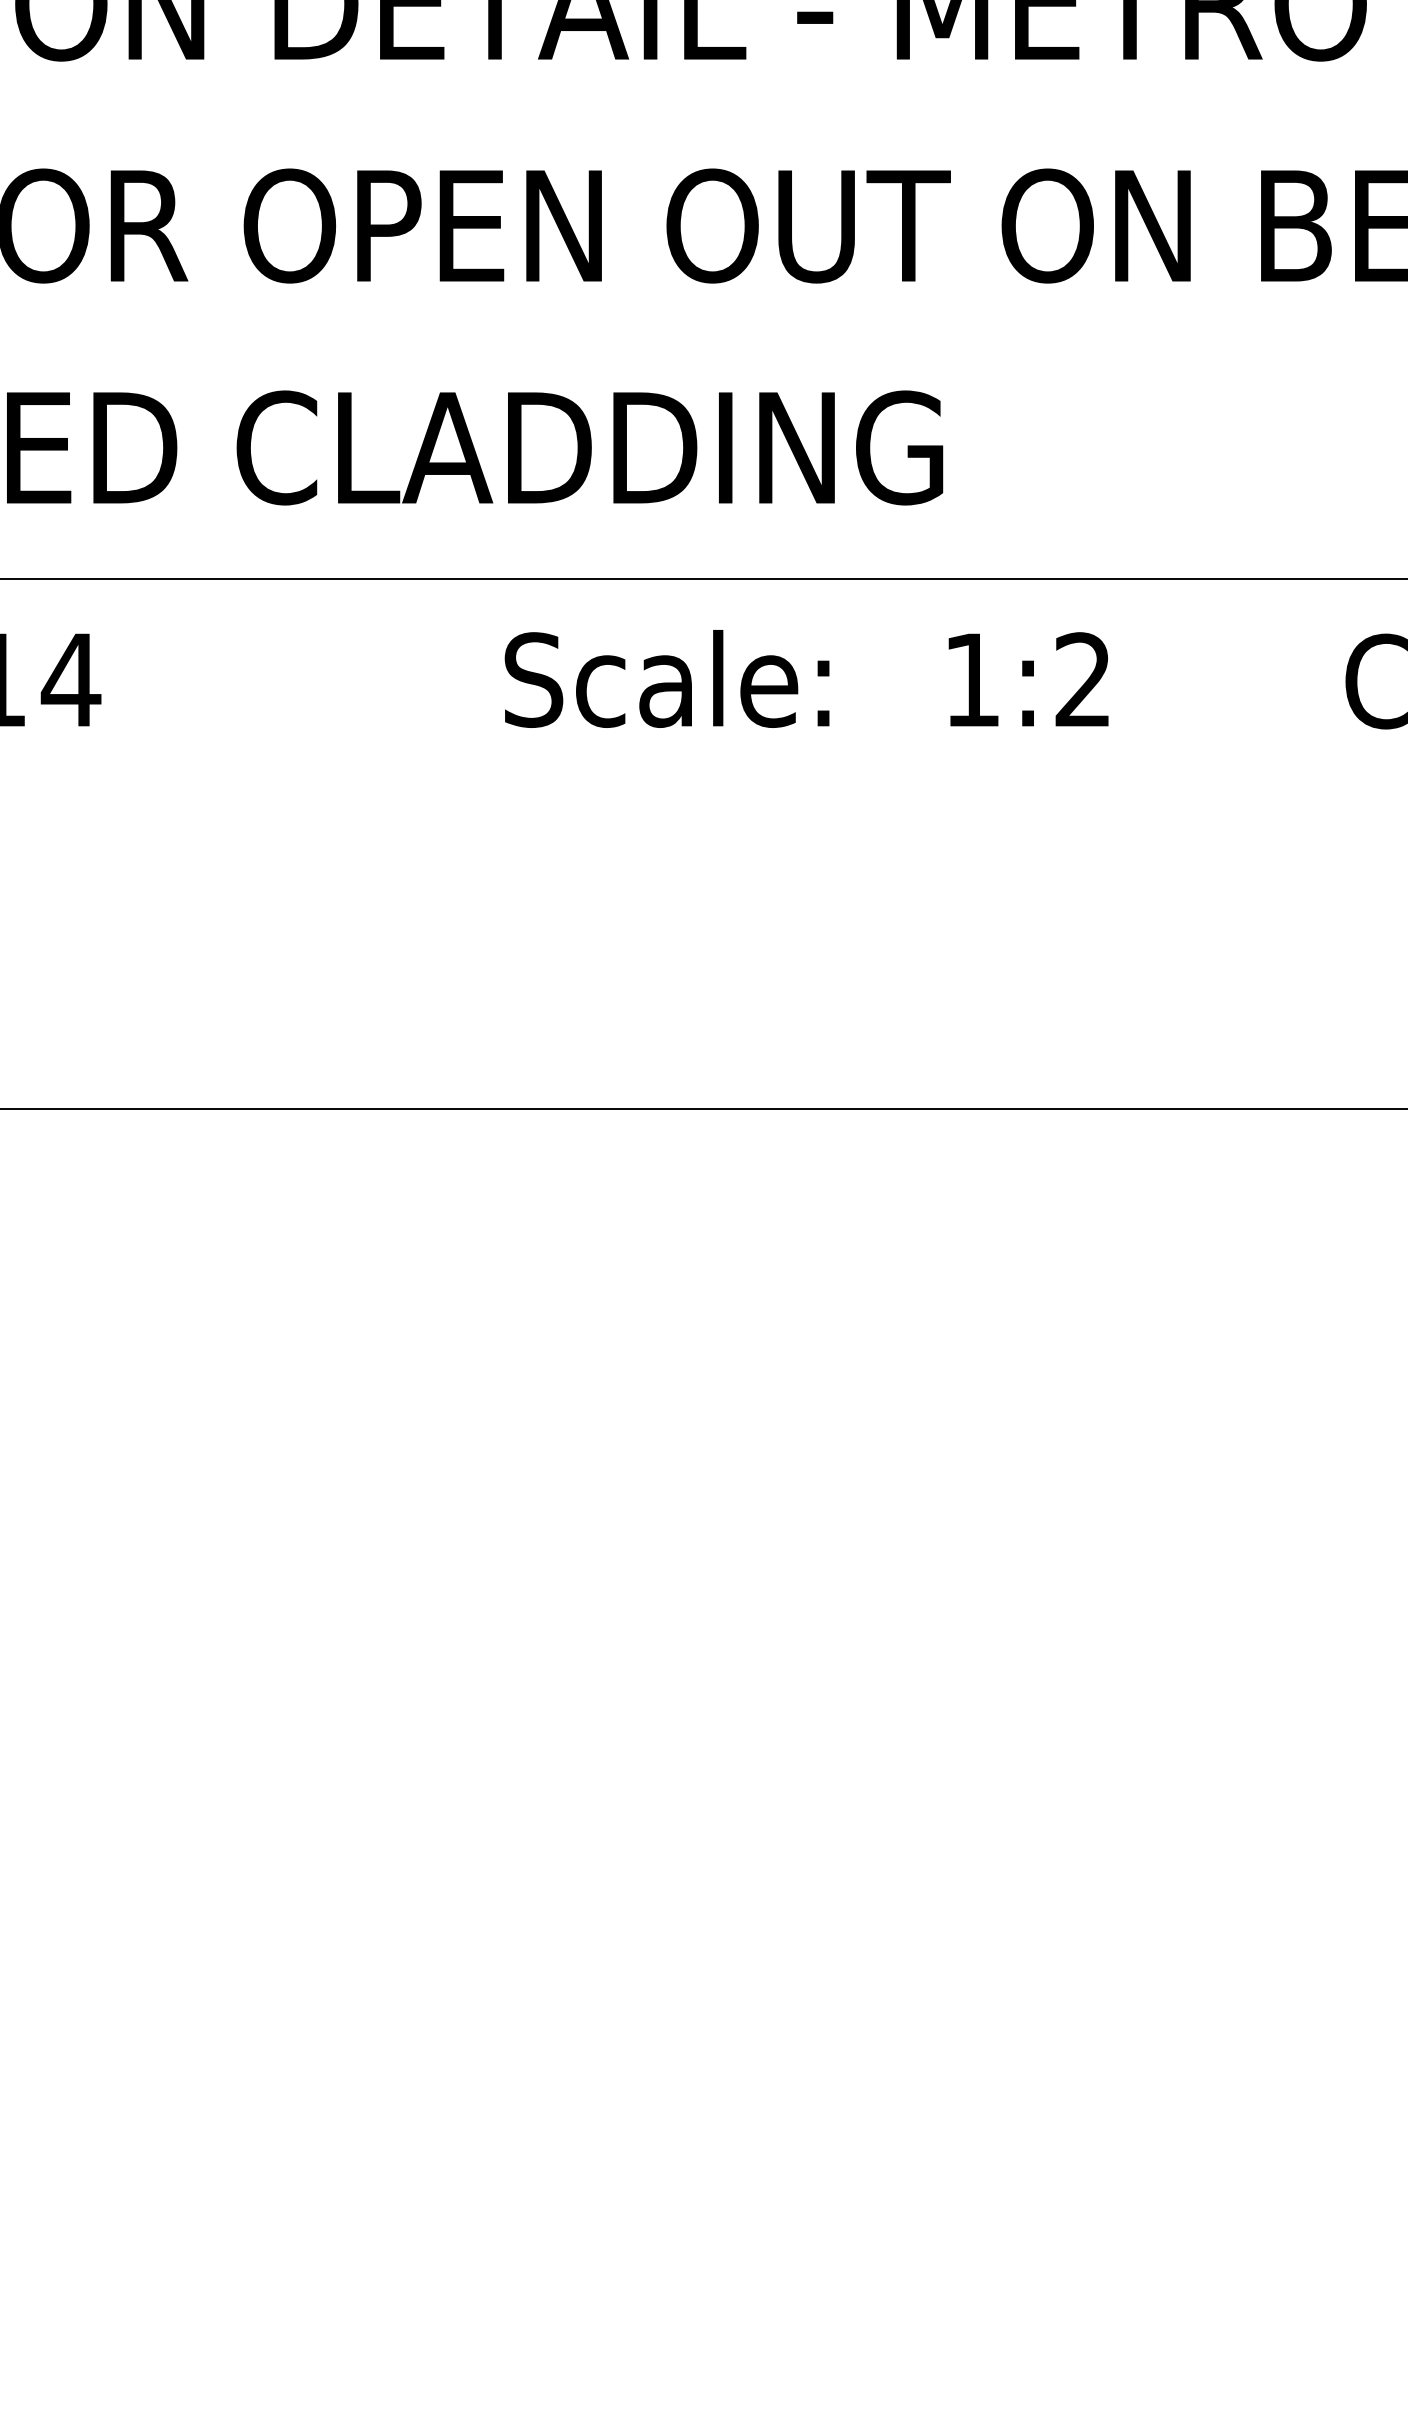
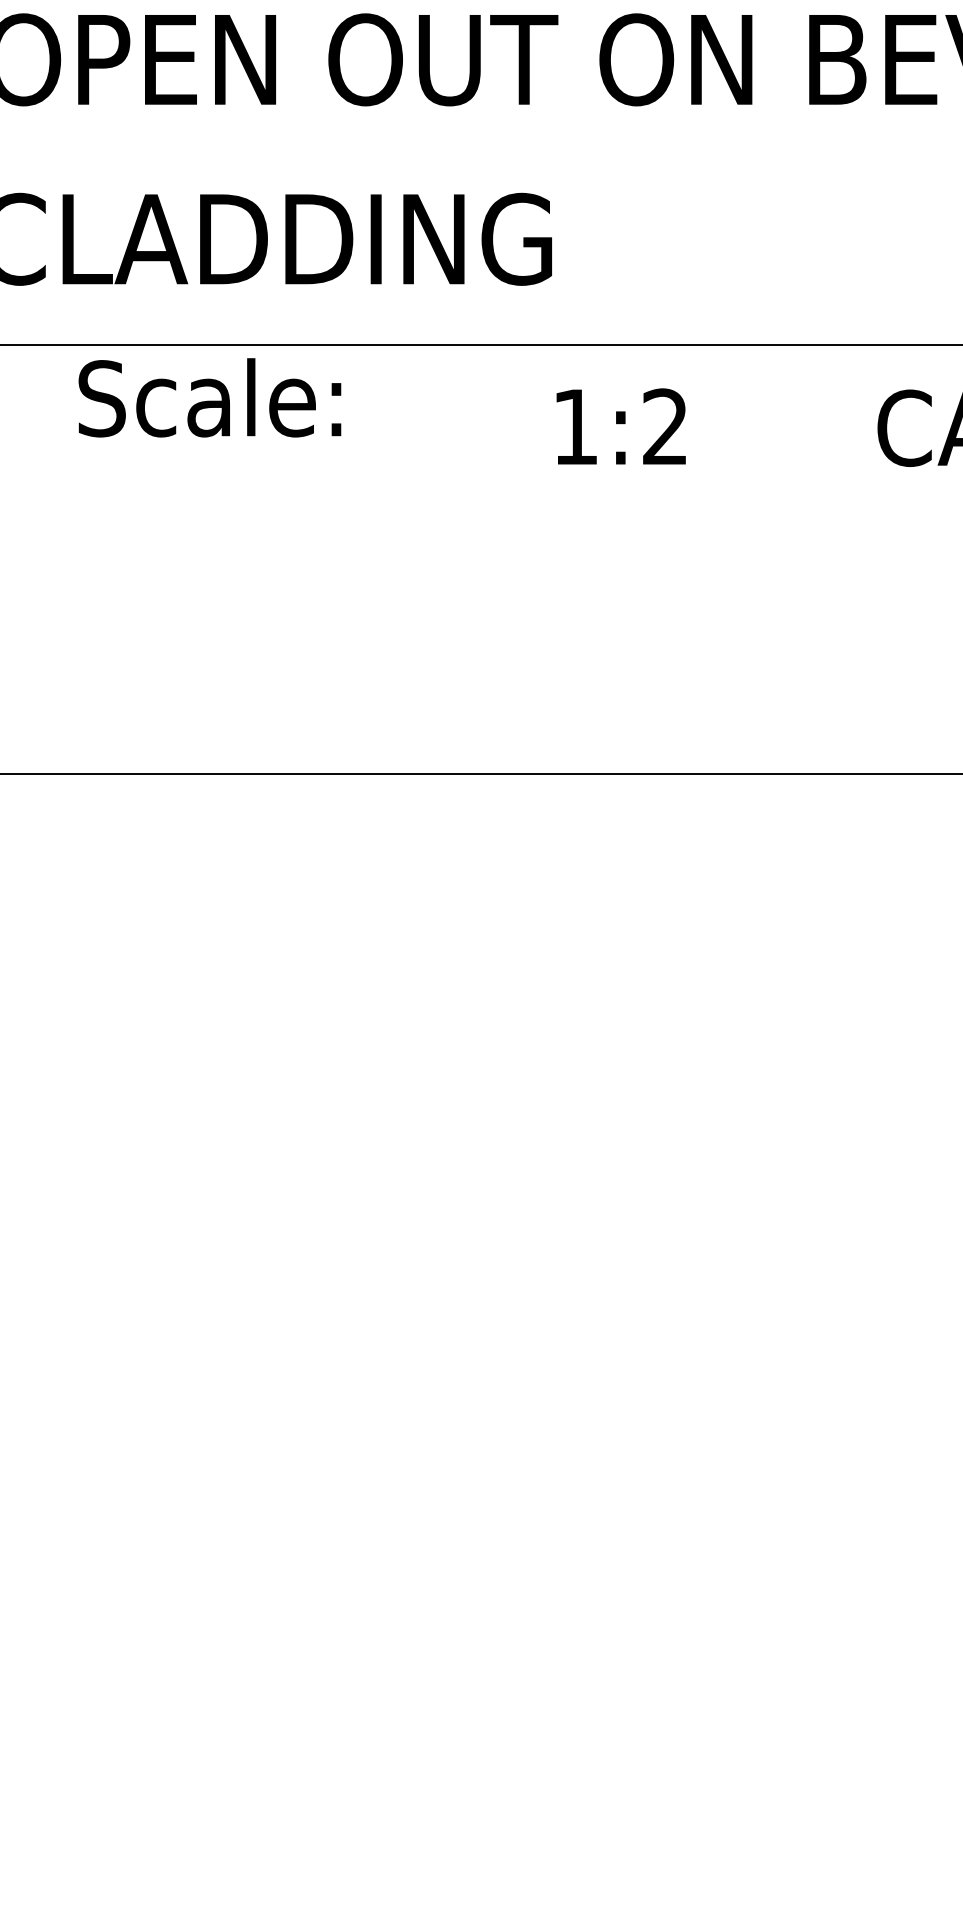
text: (666, 678) -> (209, 397), moved

